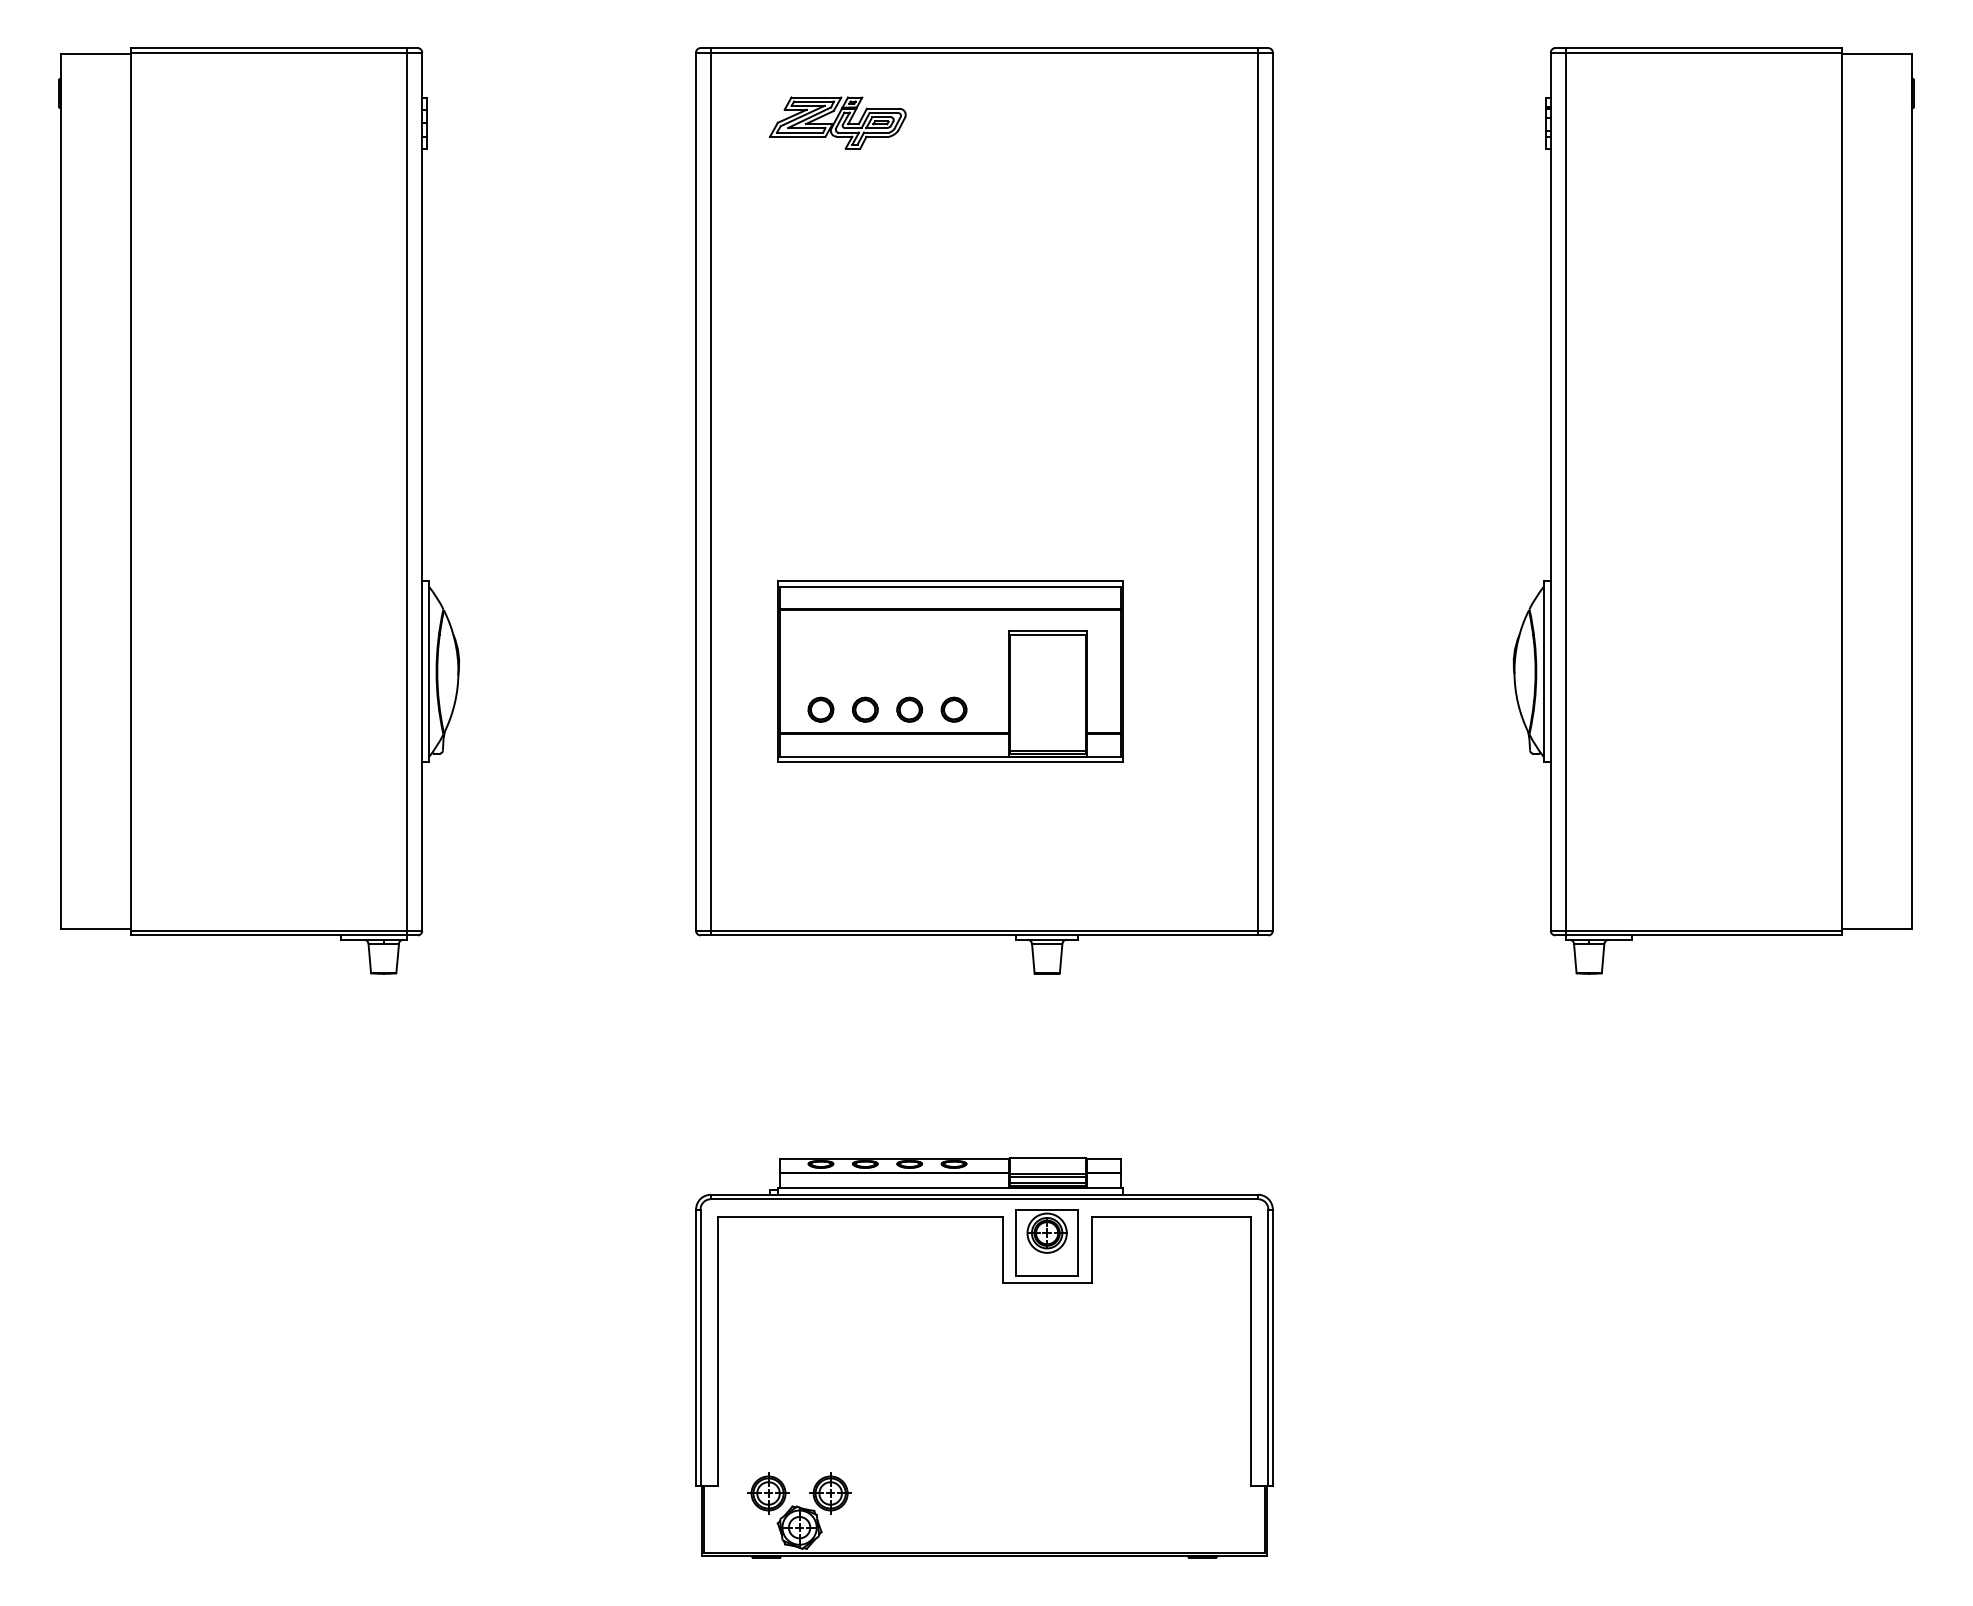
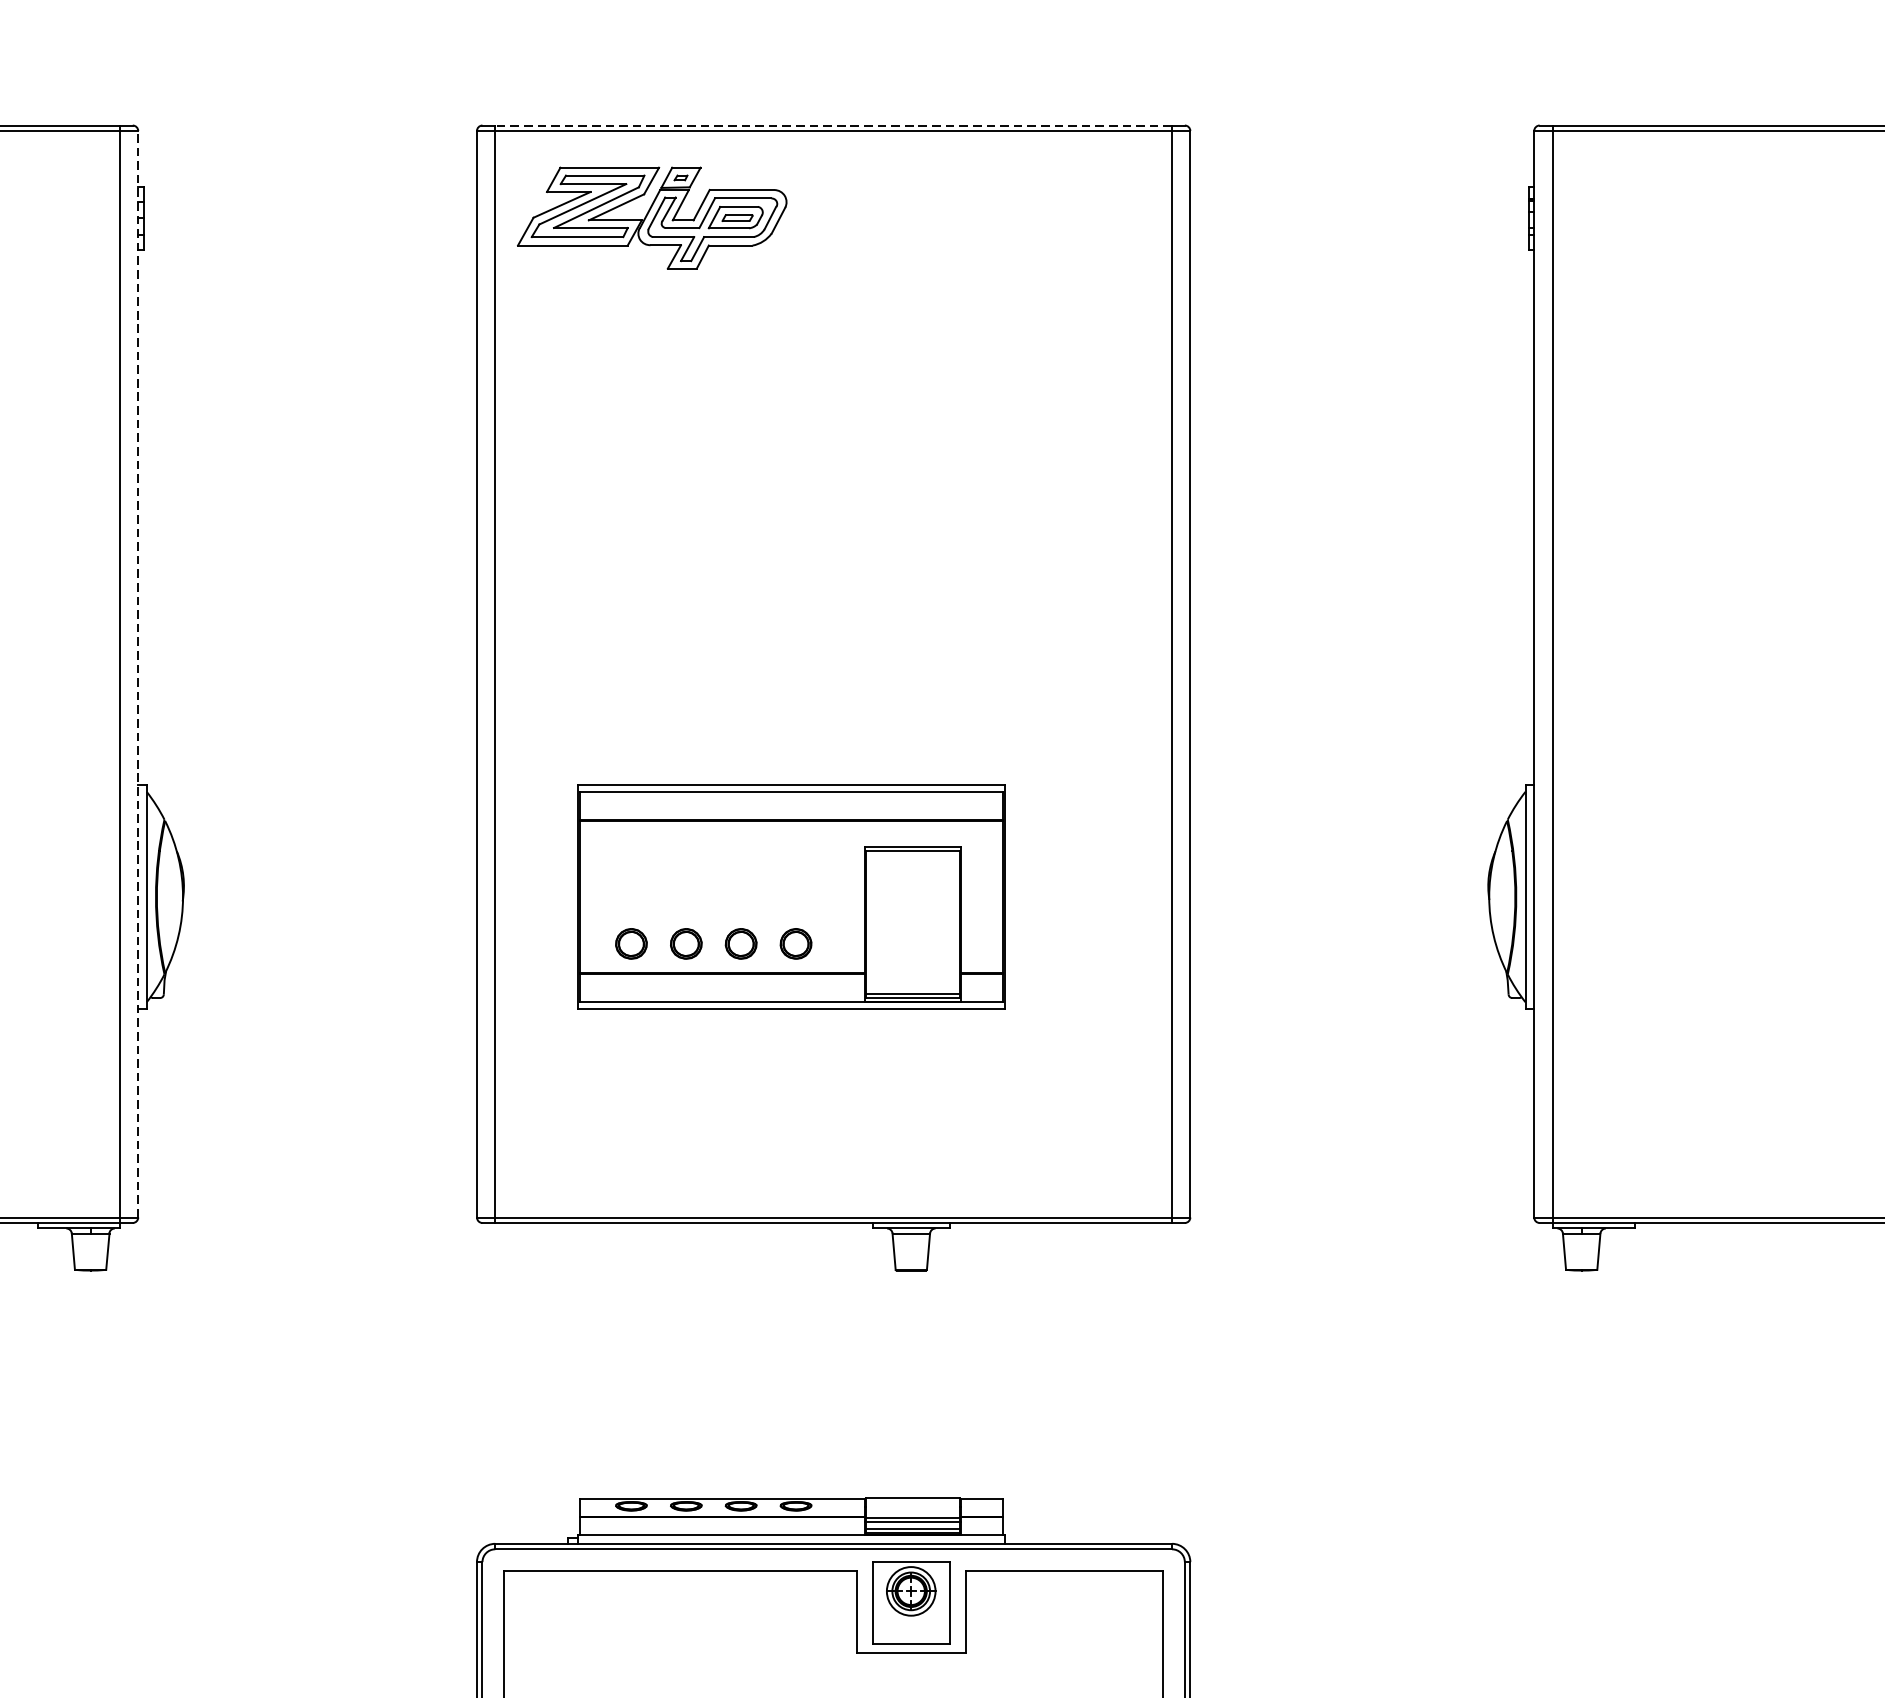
line: (984, 48) -> (833, 125), solid -> dashed
part: (837, 122) -> (651, 217), size x1.6
line: (422, 491) -> (138, 673), solid -> dashed

